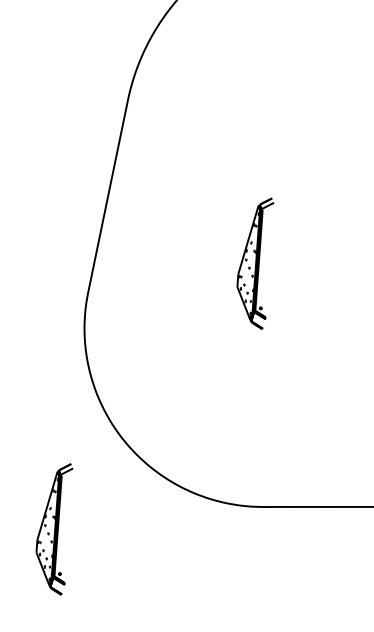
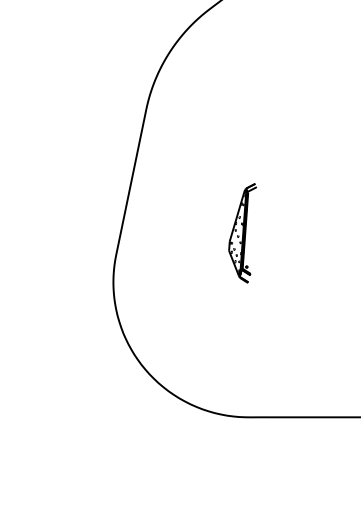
part: (54, 529) -> (90, 434), removed

